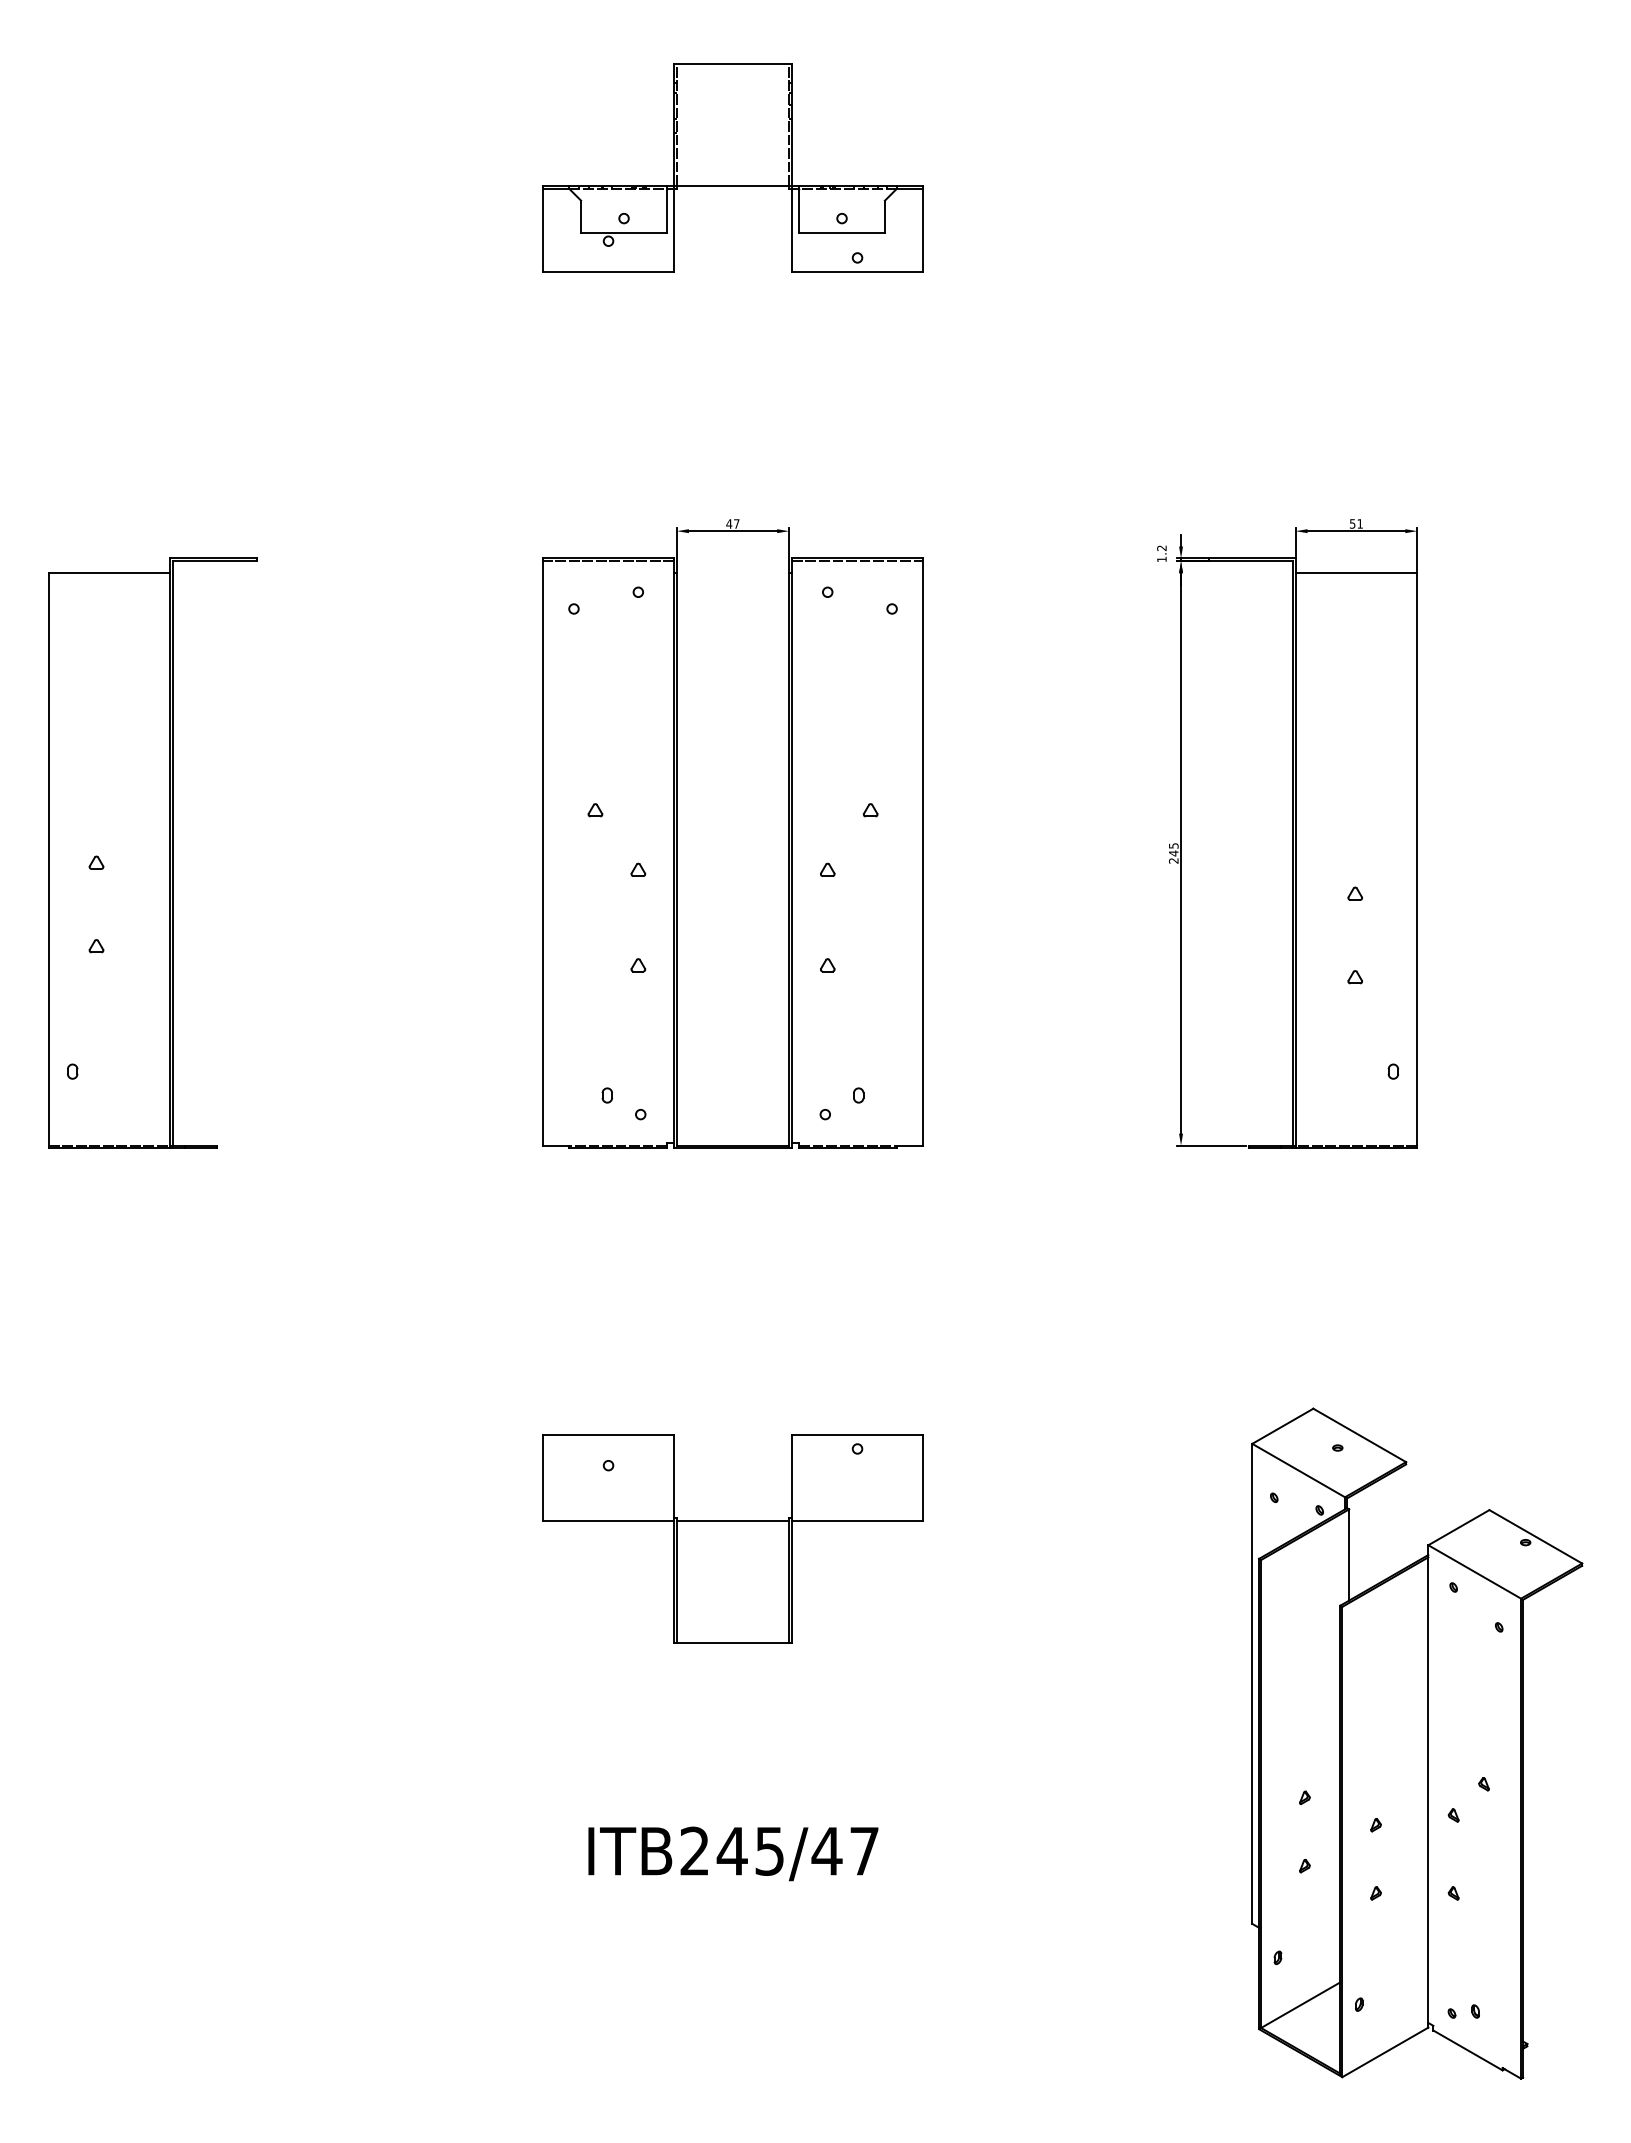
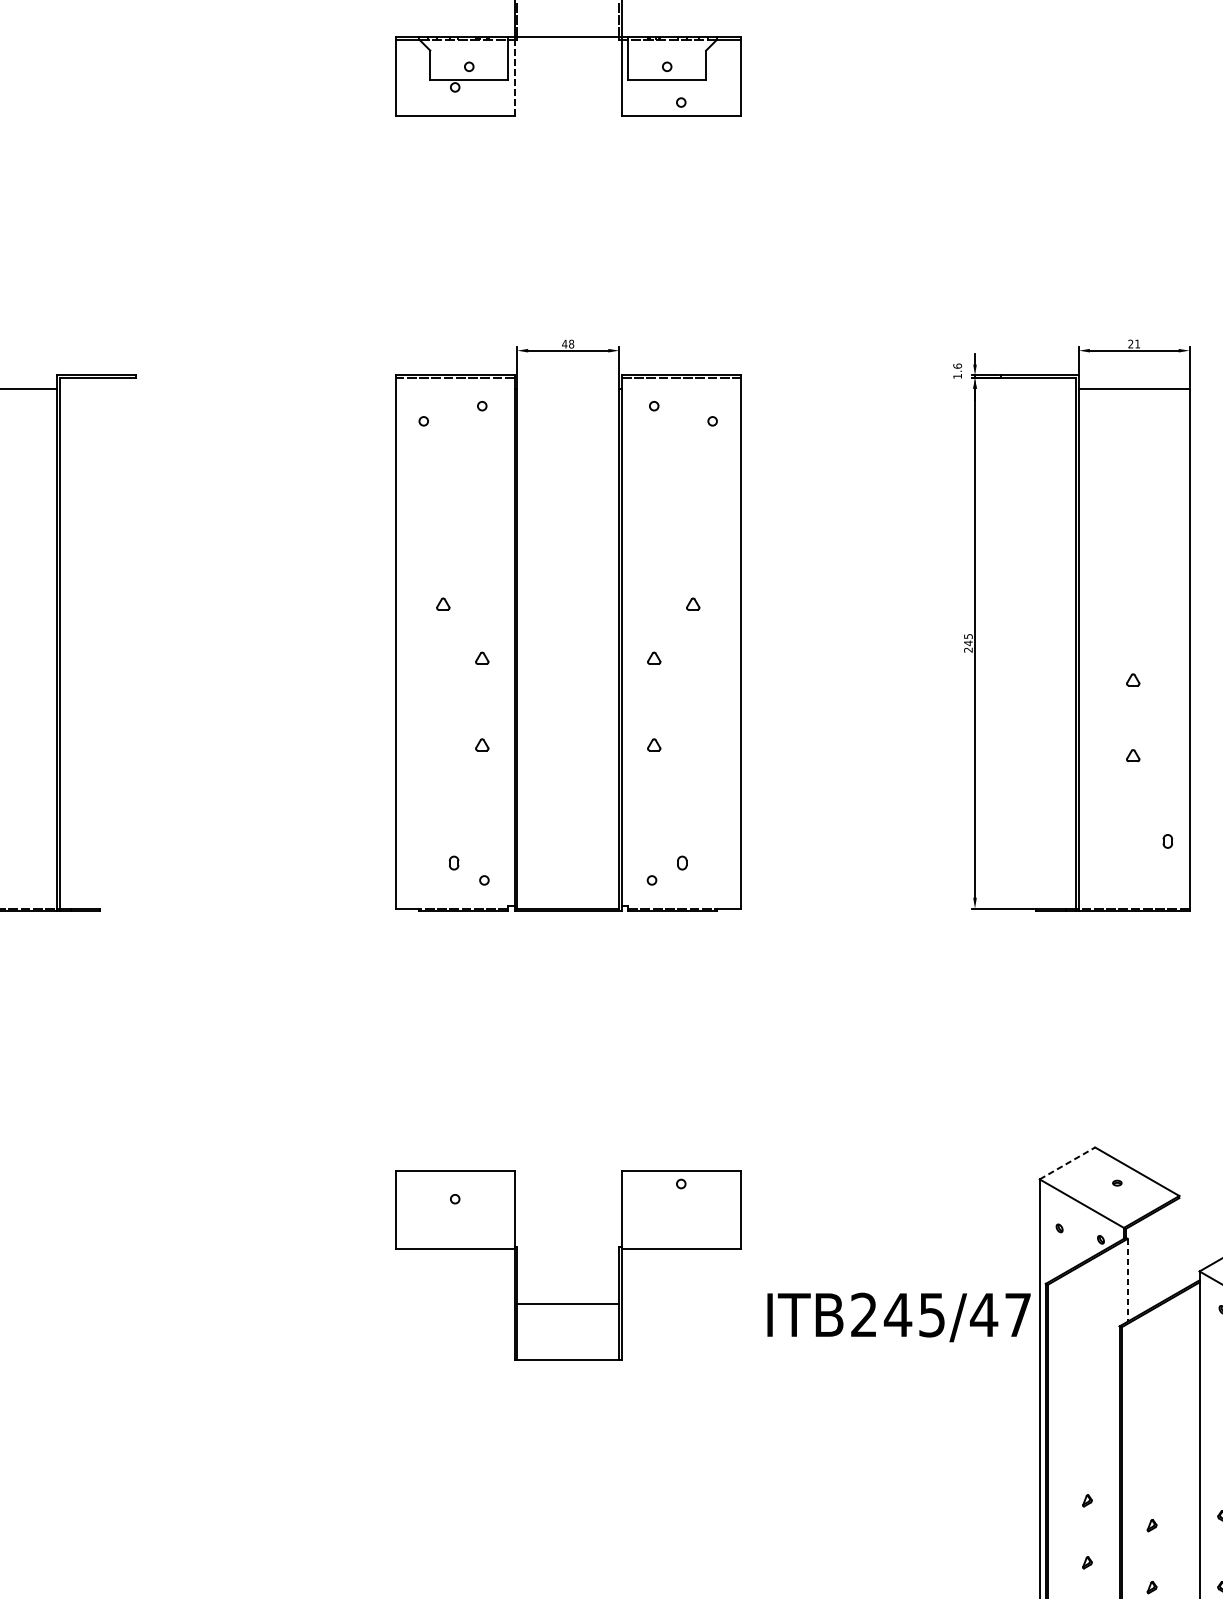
line: (674, 230) -> (515, 77), solid -> dashed
text: (736, 523) -> (571, 343), 47 -> 48
text: (1352, 523) -> (1130, 343), 51 -> 21
text: (1161, 548) -> (957, 366), 1.2 -> 1.6
line: (1283, 1426) -> (1068, 1163), solid -> dashed
line: (733, 1520) -> (568, 1303), moved
line: (1349, 1555) -> (1127, 1280), solid -> dashed
text: (733, 1853) -> (899, 1317), moved

